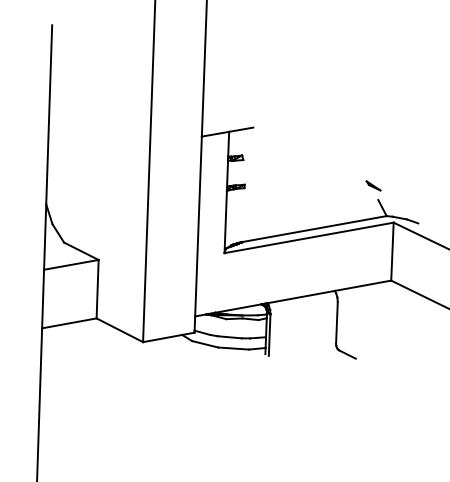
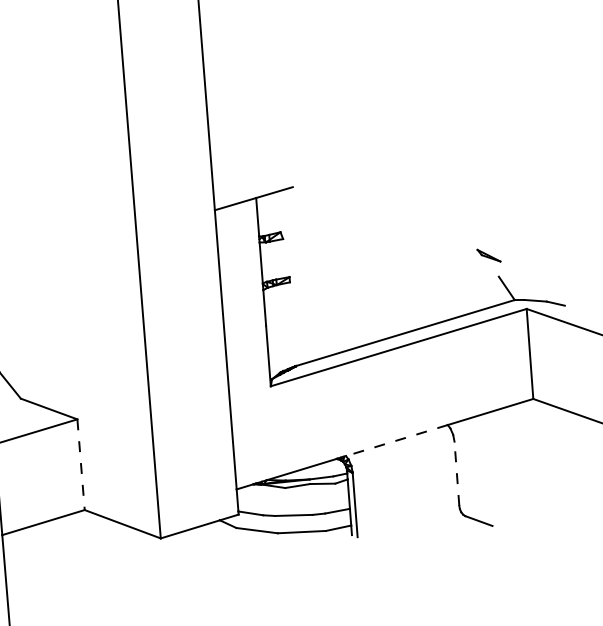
line: (97, 289) -> (80, 465), solid -> dashed
line: (300, 297) -> (396, 441), solid -> dashed
line: (336, 322) -> (456, 473), solid -> dashed

